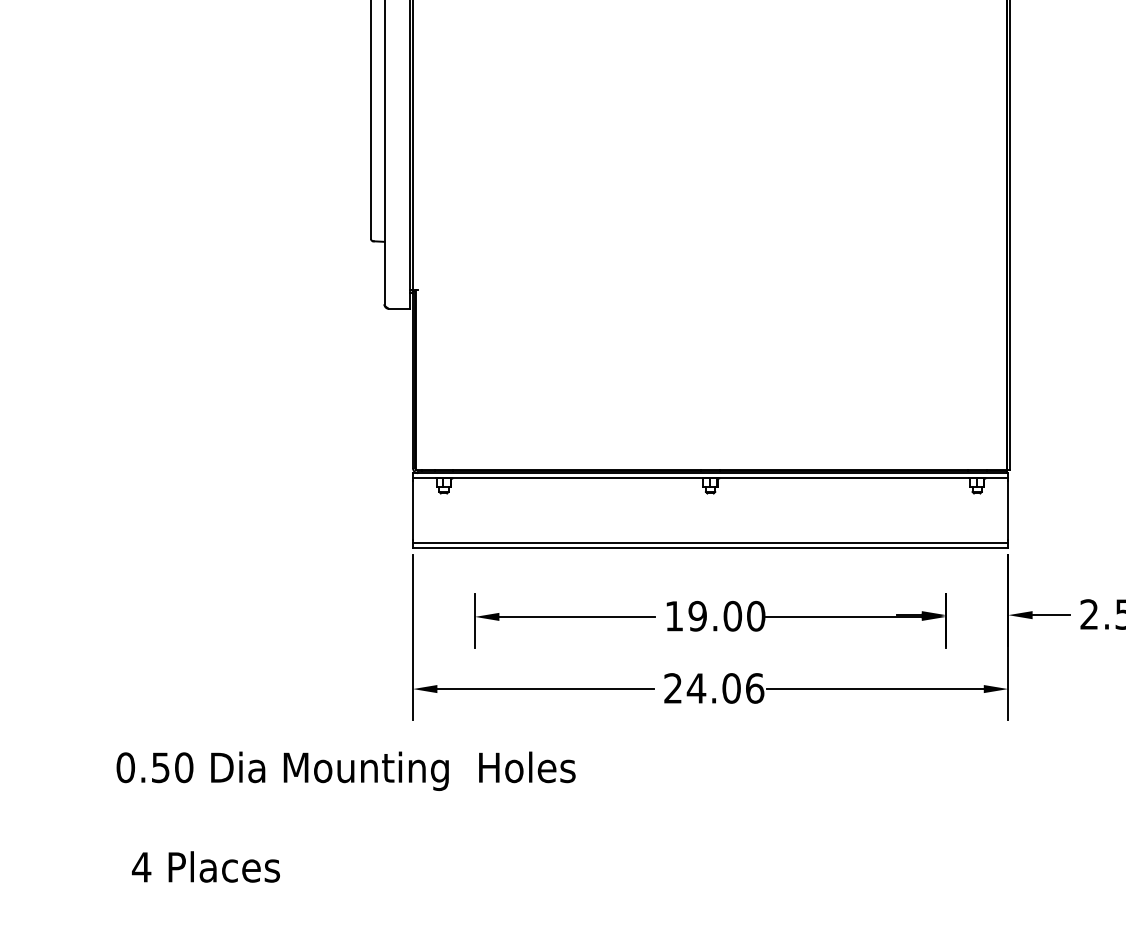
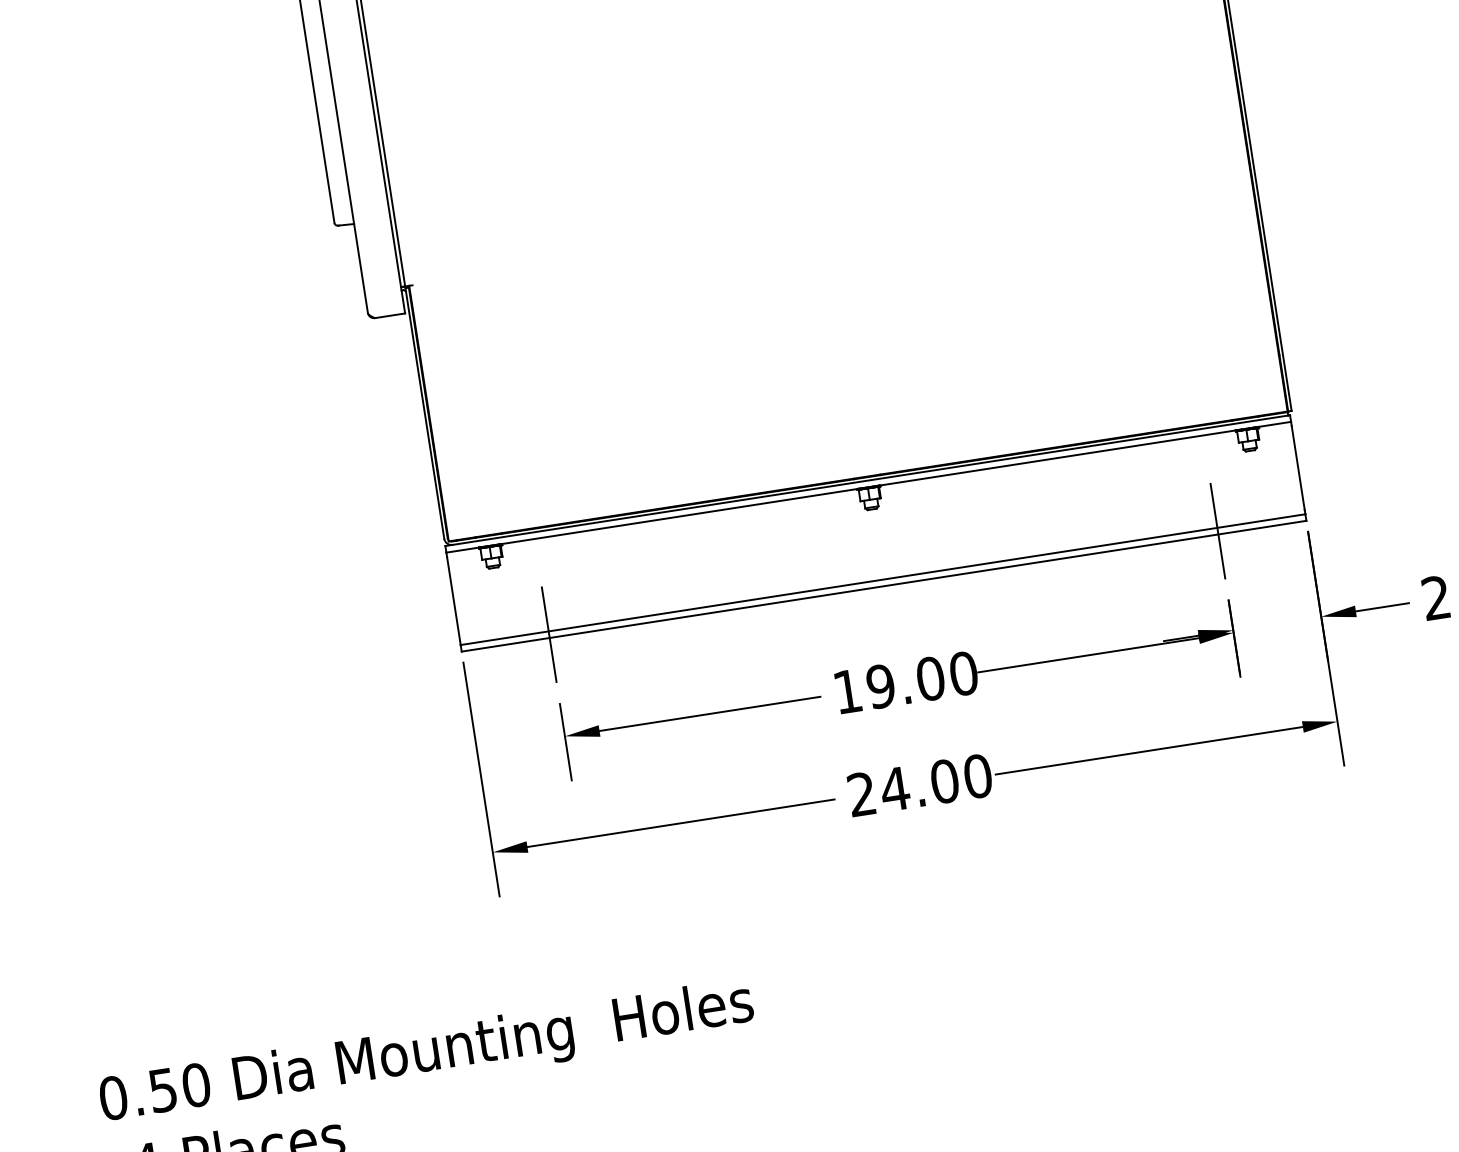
line: (474, 544) -> (548, 633), added
line: (946, 544) -> (1218, 530), added
text: (754, 688) -> (977, 776), 24.06 -> 24.00
text: (345, 770) -> (425, 1053), moved

